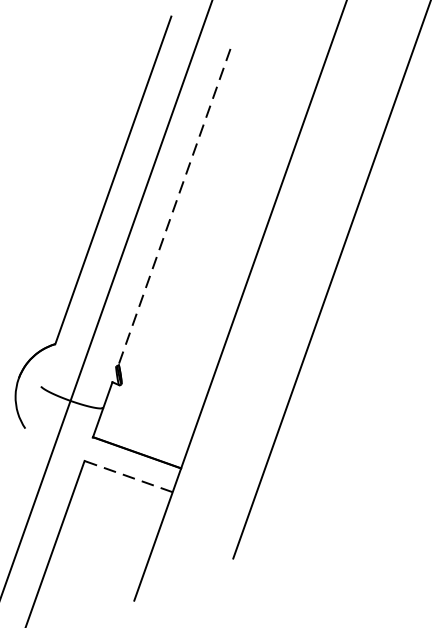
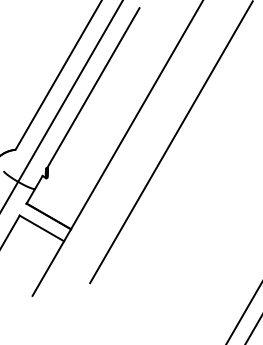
line: (174, 208) -> (93, 88), dashed -> solid
line: (127, 476) -> (41, 228), dashed -> solid

